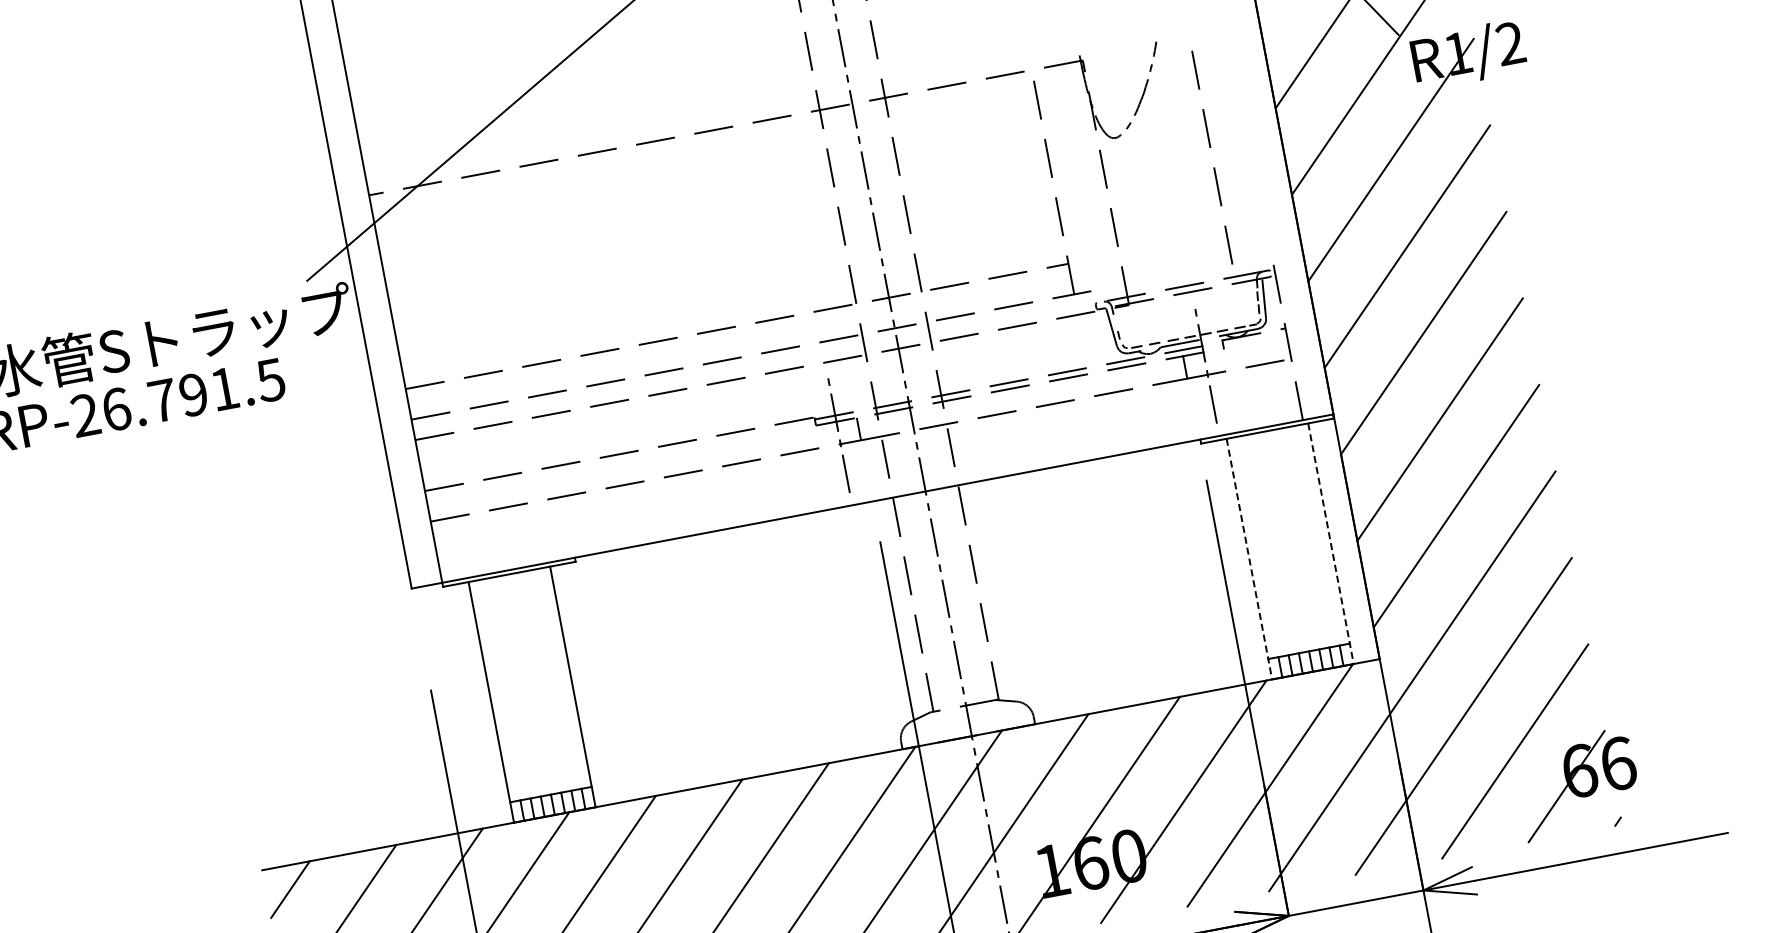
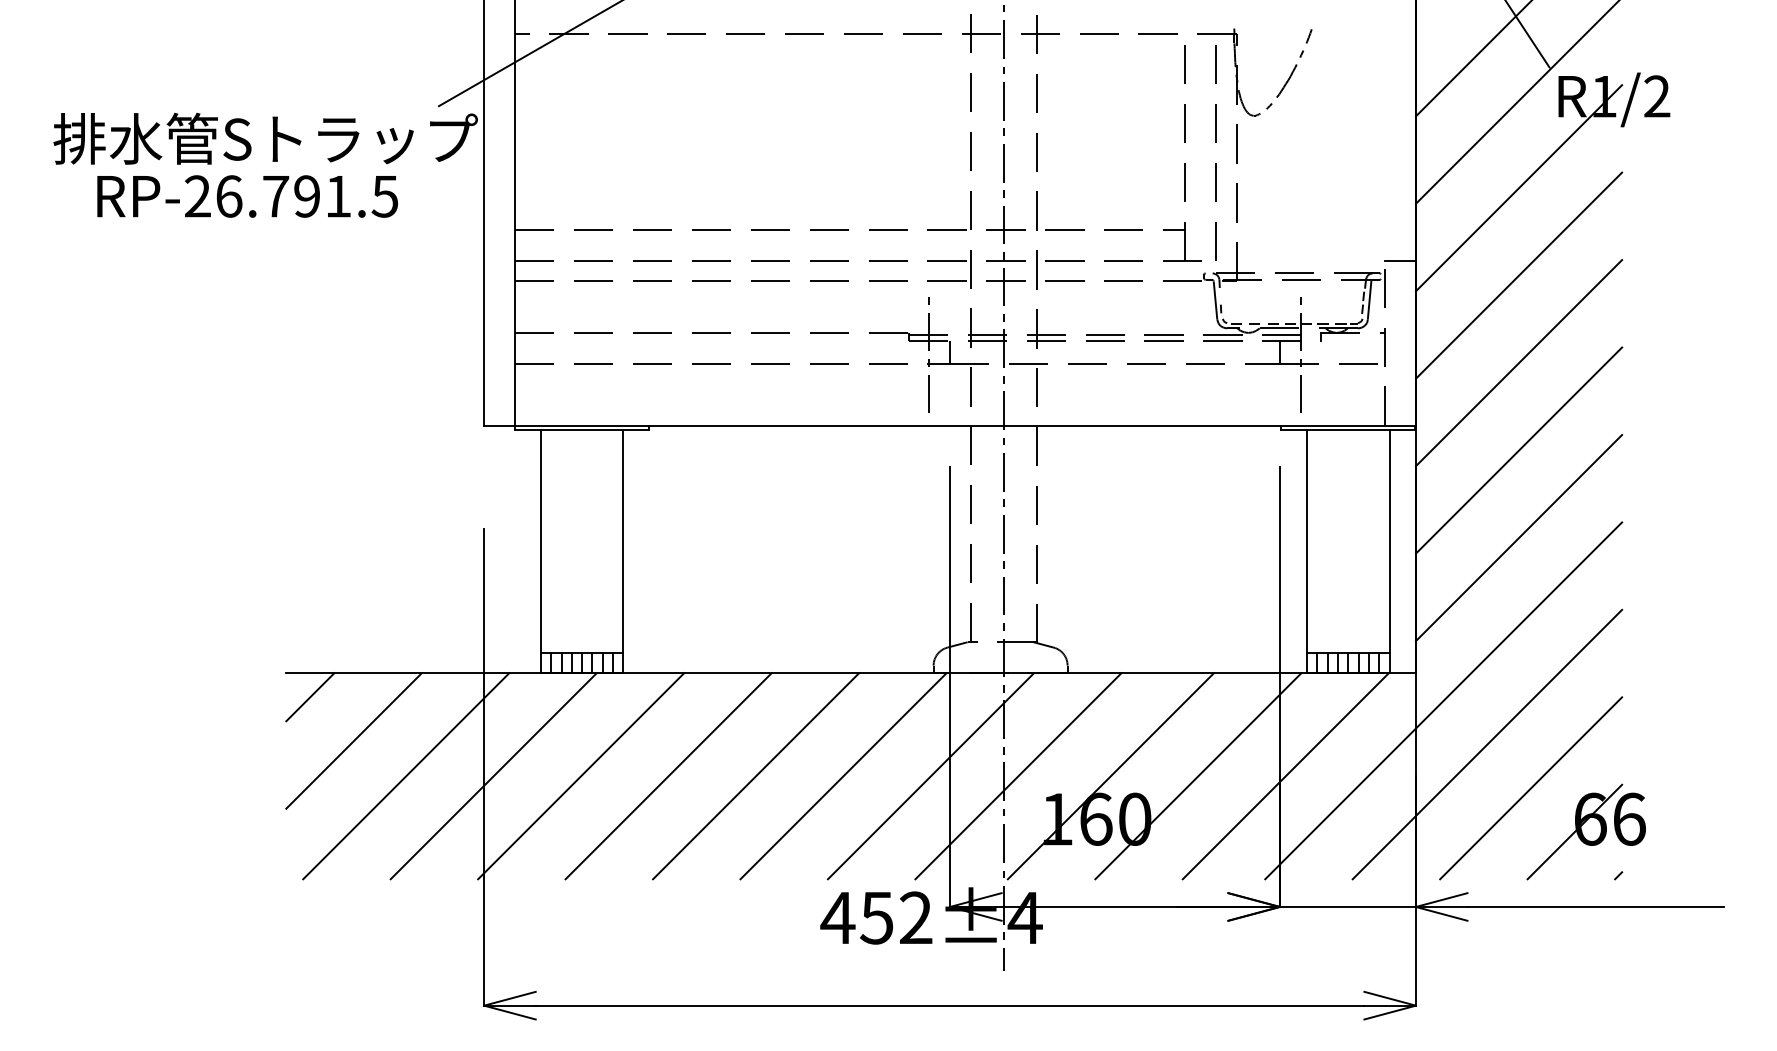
line: (1209, 147) -> (1215, 142), moved
line: (1287, 253) -> (1400, 260), added
line: (1330, 543) -> (1389, 551), dashed -> solid
line: (1249, 559) -> (1307, 551), dashed -> solid

